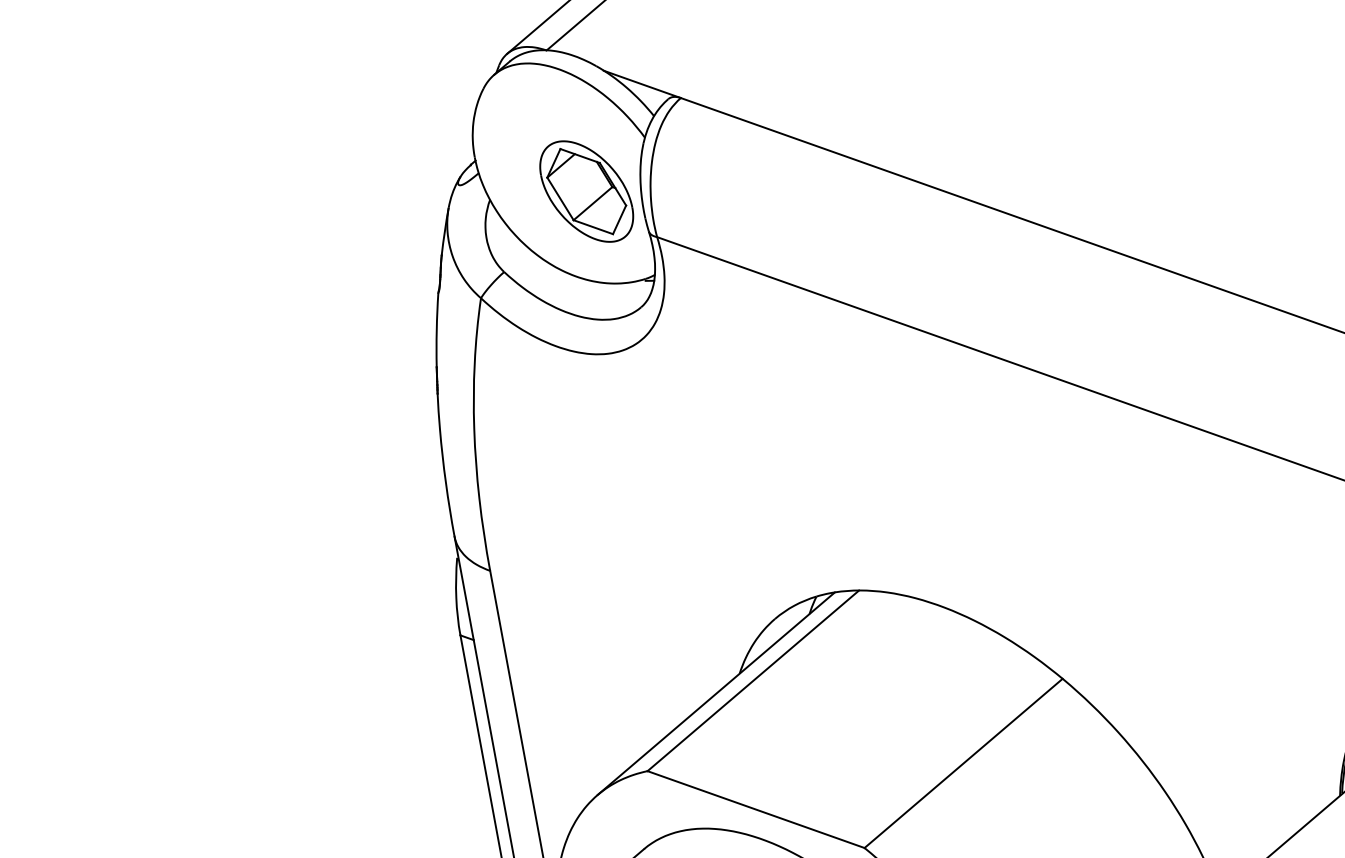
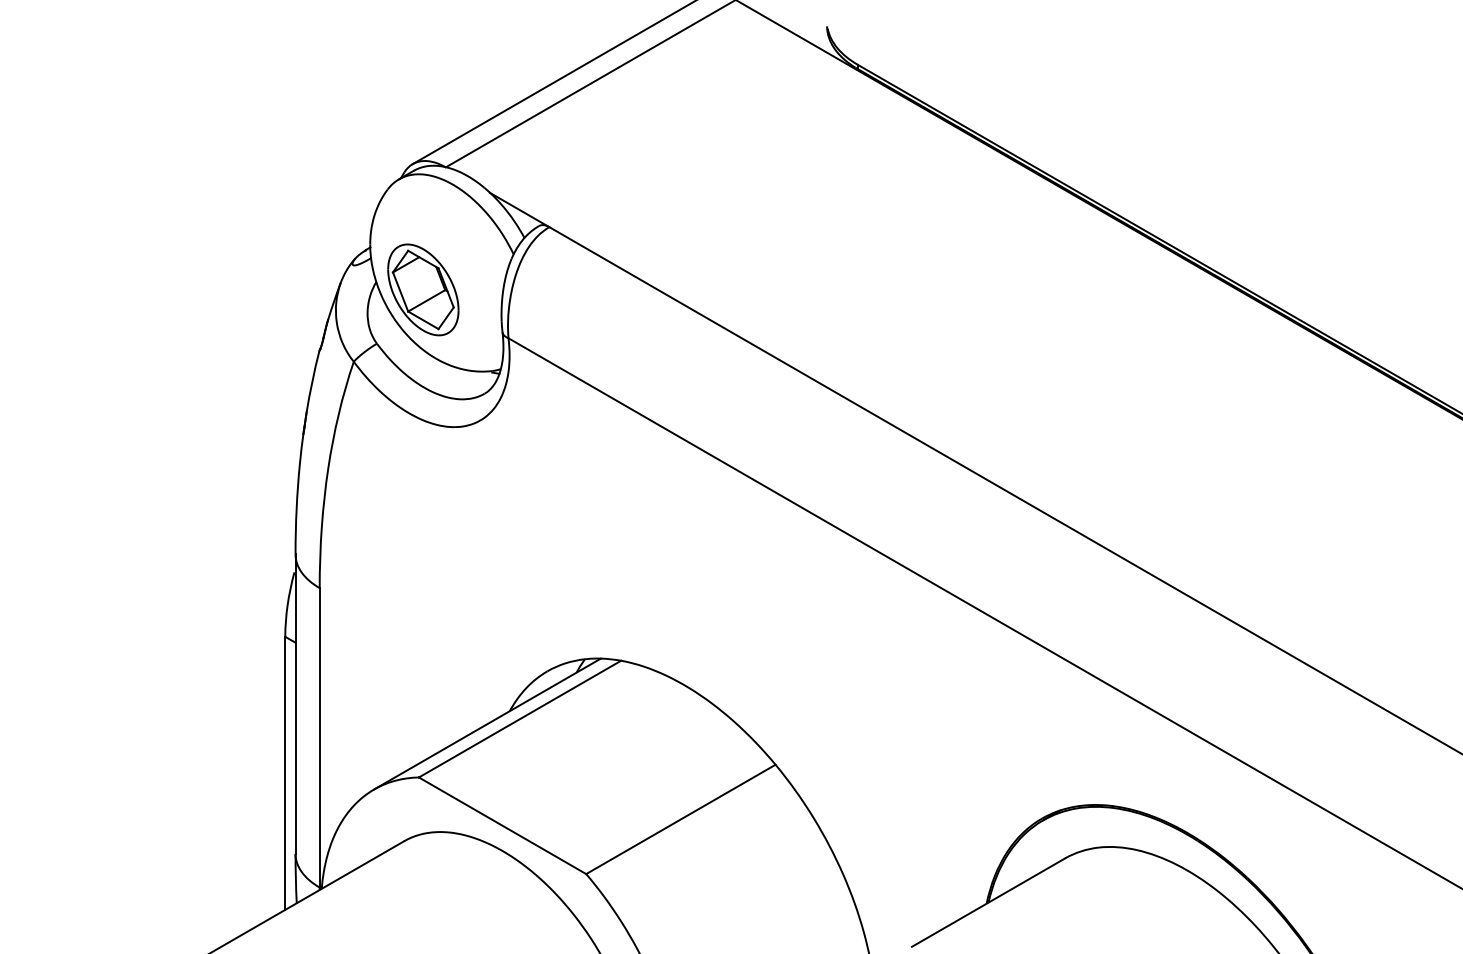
part: (586, 191) -> (423, 289), moved

